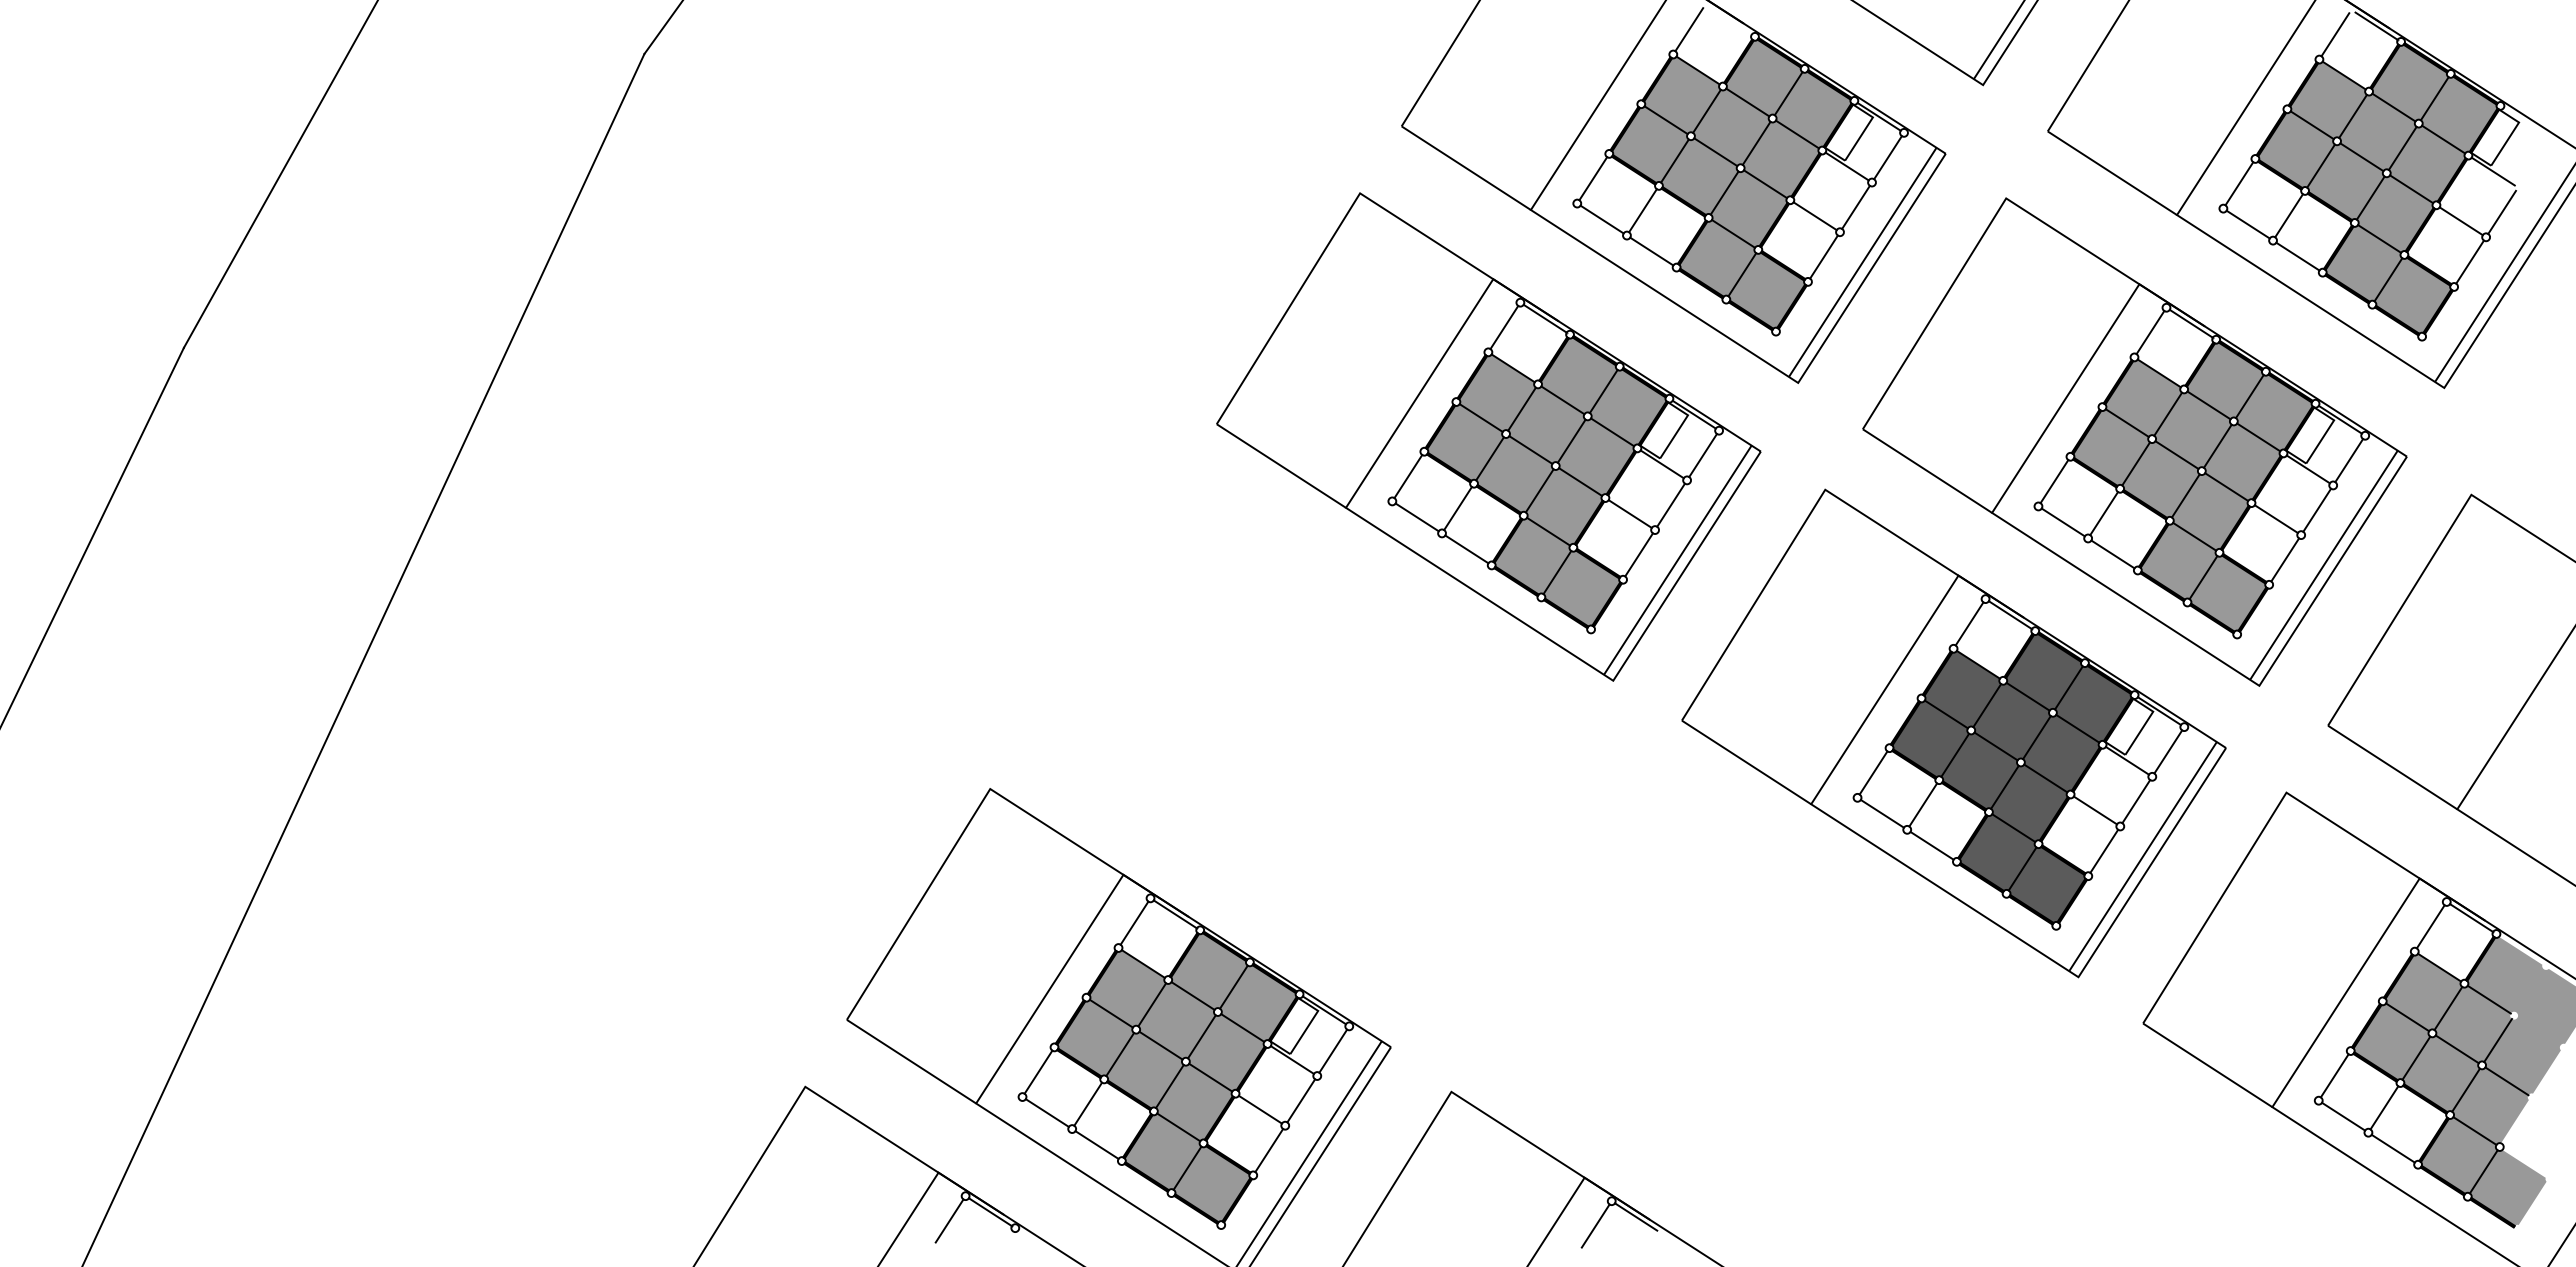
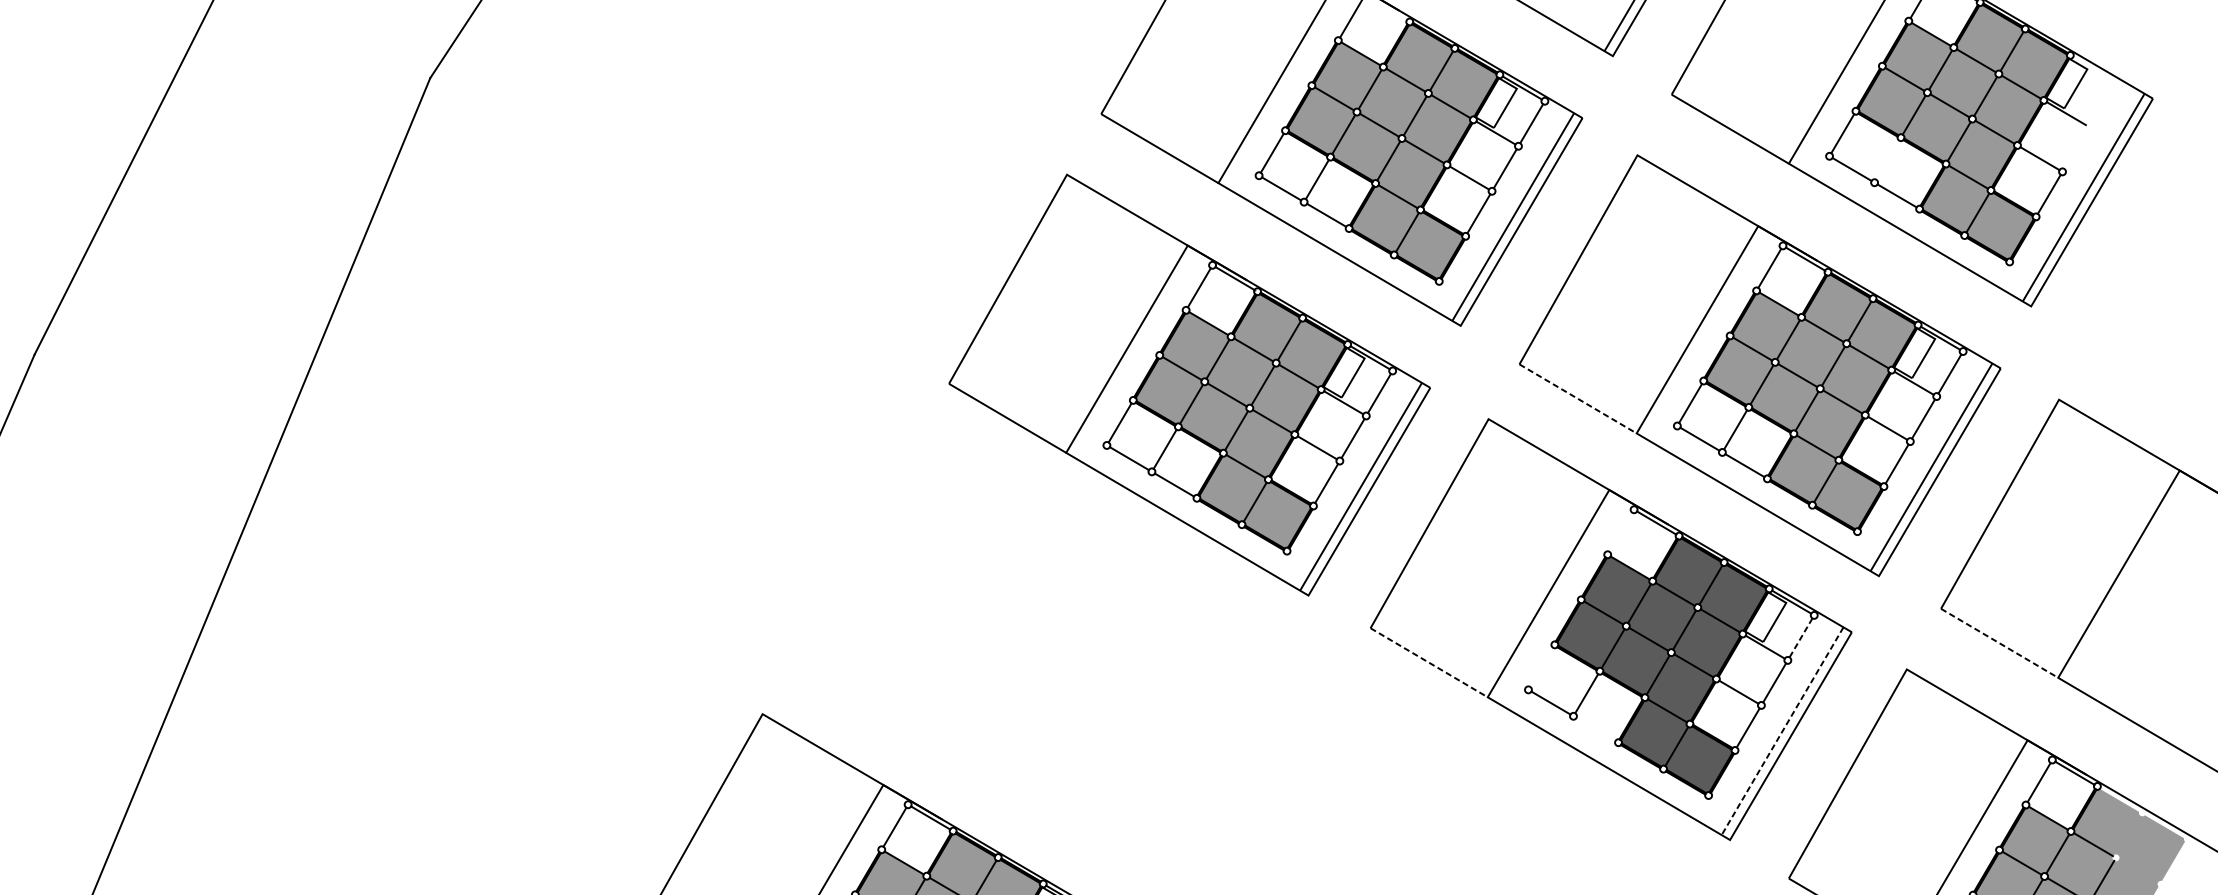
line: (2501, 211) -> (2075, 148), removed
line: (2288, 215) -> (1887, 159), removed
line: (1927, 471) -> (1578, 399), solid -> dashed
line: (1969, 623) -> (1620, 531), removed
line: (2168, 751) -> (1801, 637), solid -> dashed
line: (1746, 762) -> (1429, 662), solid -> dashed
line: (2392, 767) -> (1999, 643), solid -> dashed
line: (1873, 772) -> (1541, 666), removed
line: (1931, 845) -> (1595, 729), removed
line: (2142, 857) -> (1782, 732), solid -> dashed

